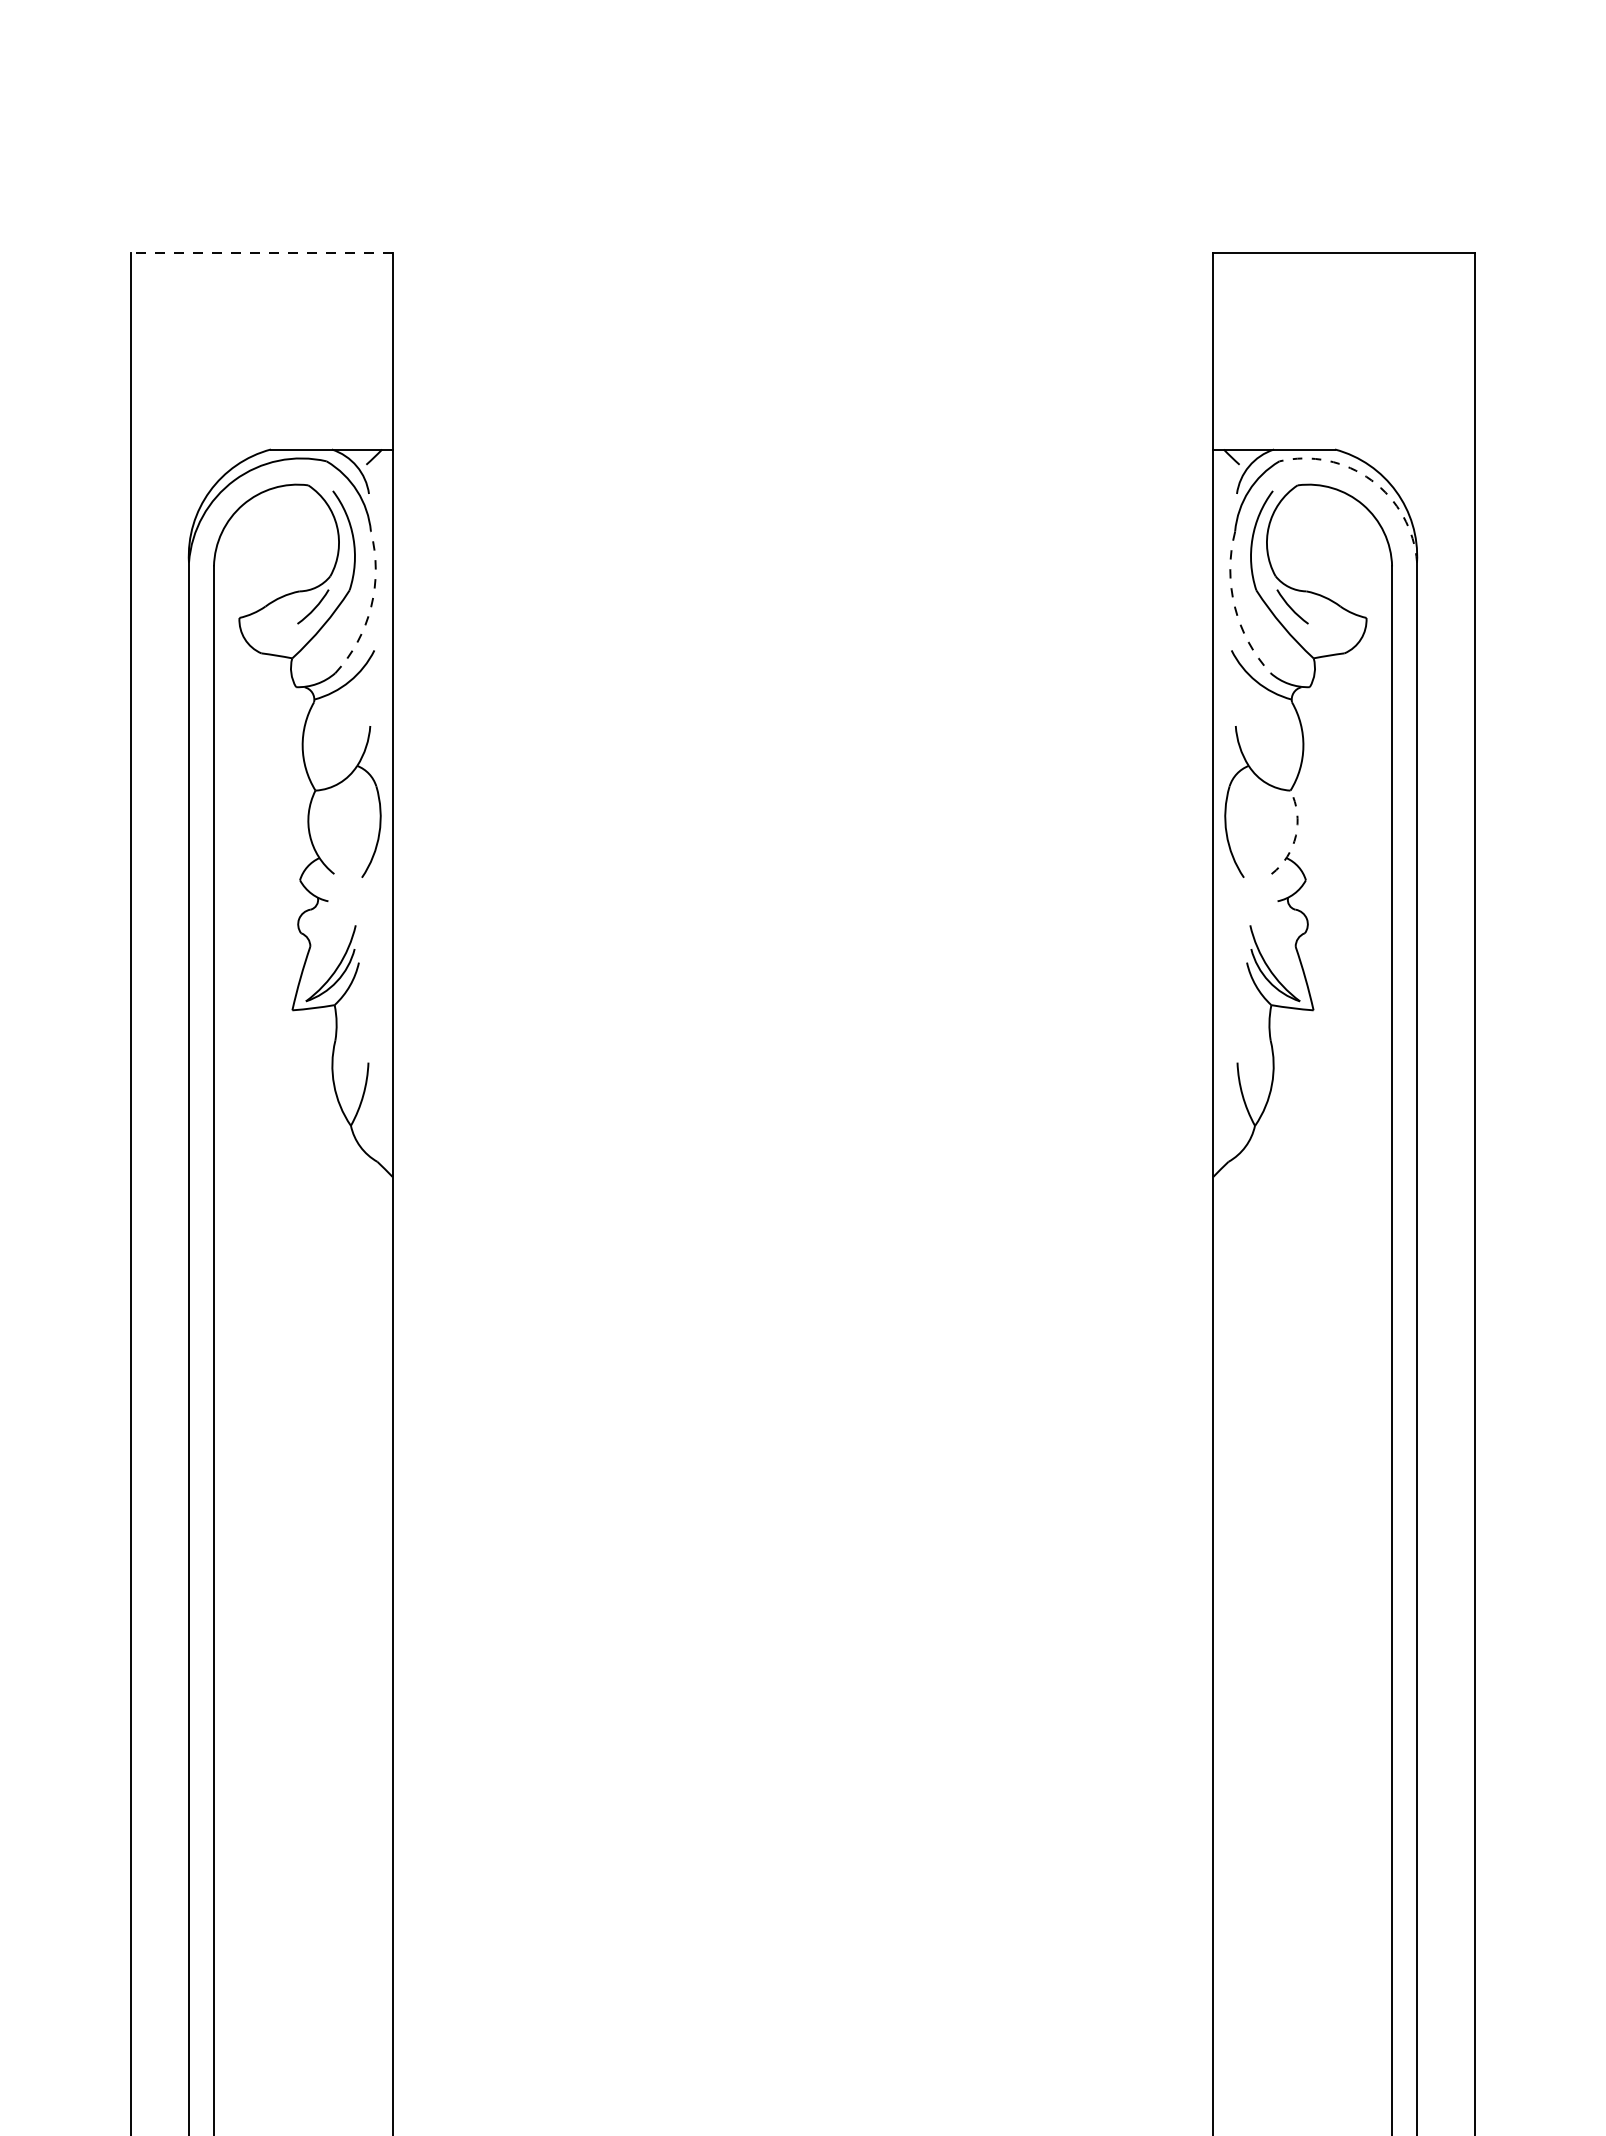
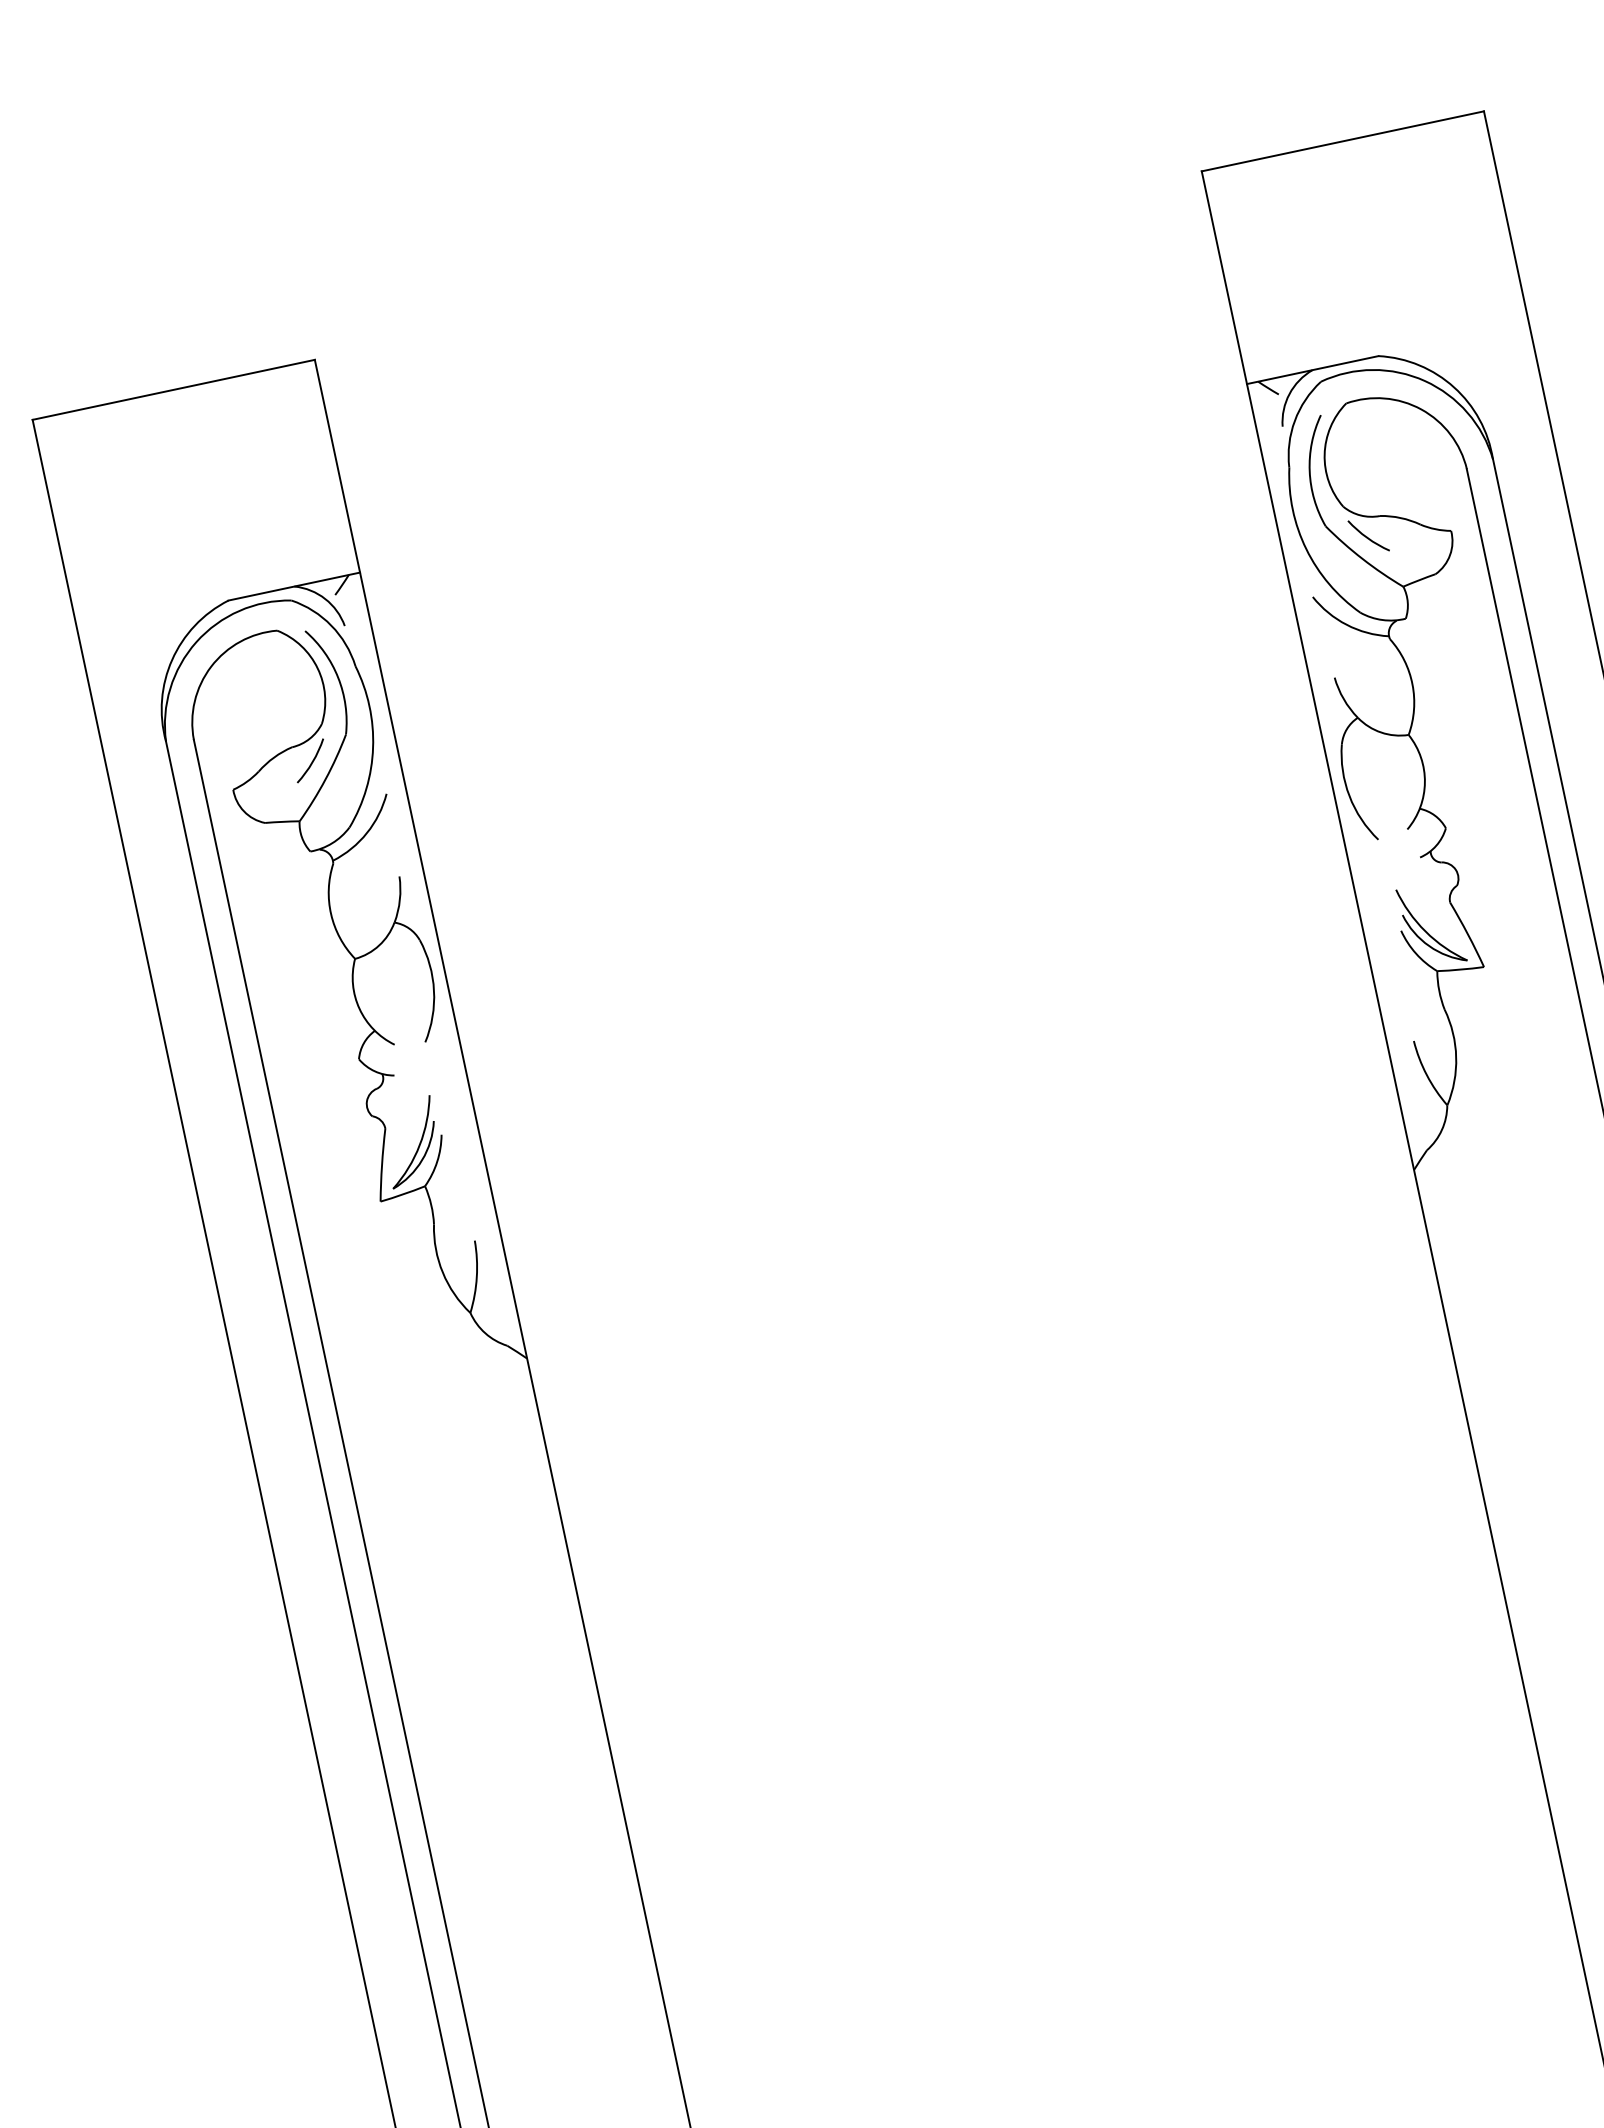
line: (262, 252) -> (174, 389), dashed -> solid
arc: (1371, 480) -> (1424, 381), dashed -> solid
arc: (371, 606) -> (373, 747), dashed -> solid
arc: (1234, 606) -> (1305, 548), dashed -> solid
arc: (1295, 835) -> (1424, 782), dashed -> solid

